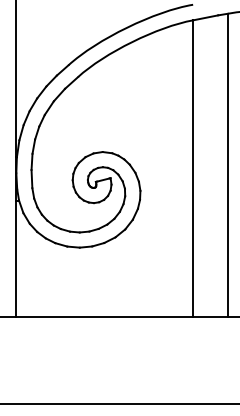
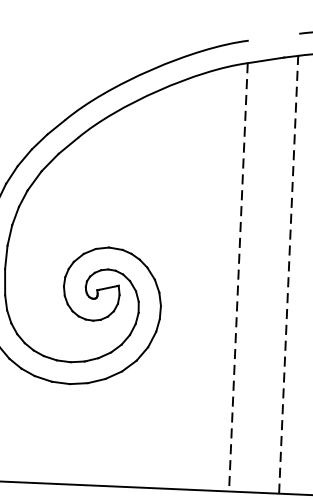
line: (227, 165) -> (288, 274), solid -> dashed
line: (193, 169) -> (238, 278), solid -> dashed

